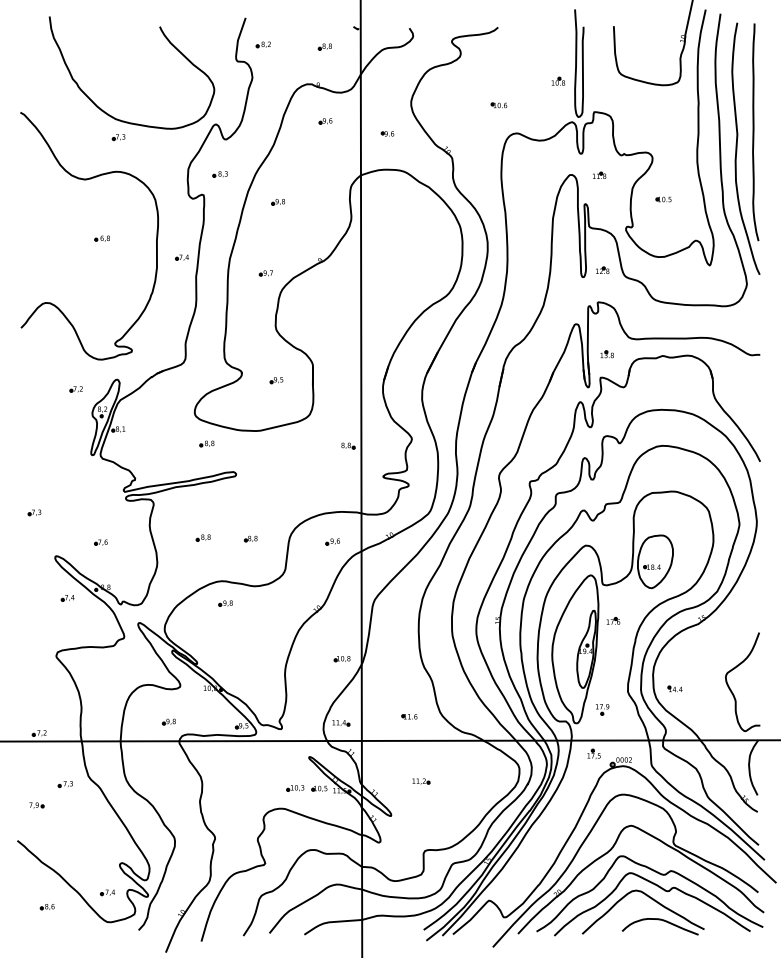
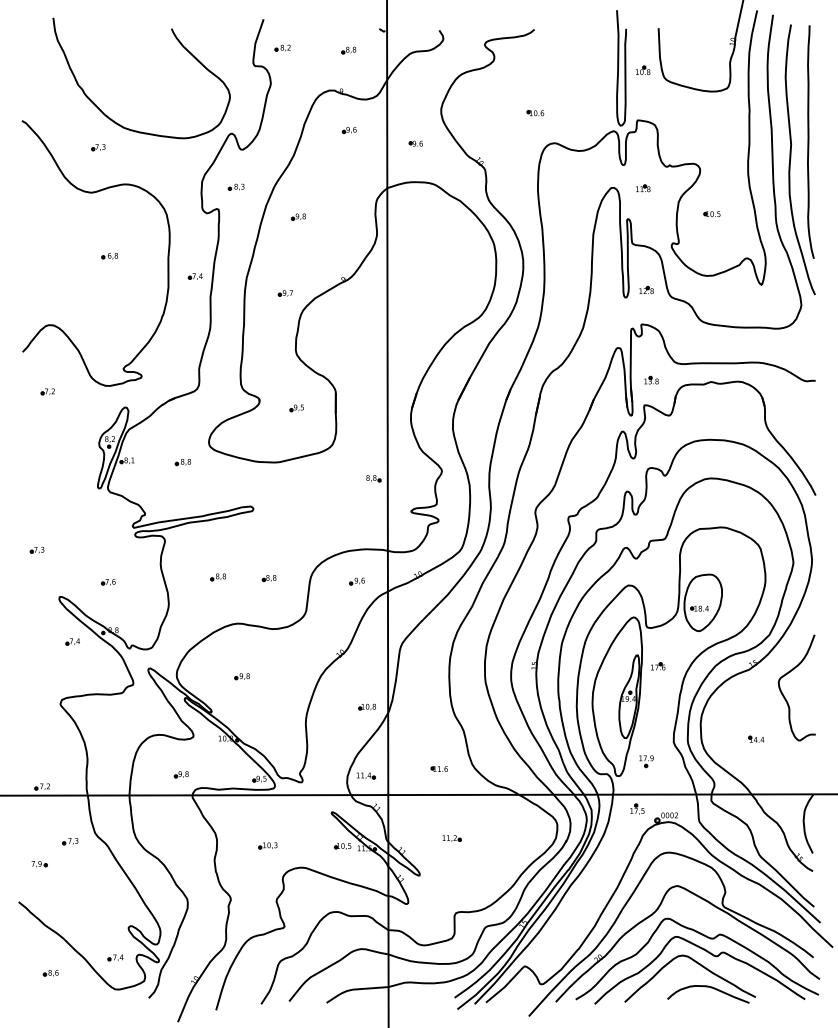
part: (558, 81) -> (643, 70), moved
part: (118, 137) -> (98, 147), moved
part: (75, 389) -> (47, 391), moved
part: (206, 444) -> (182, 462), moved
part: (225, 603) -> (241, 676), moved
curve: (730, 687) -> (783, 693), moved
part: (674, 688) -> (755, 738), moved
part: (294, 787) -> (267, 845), moved

